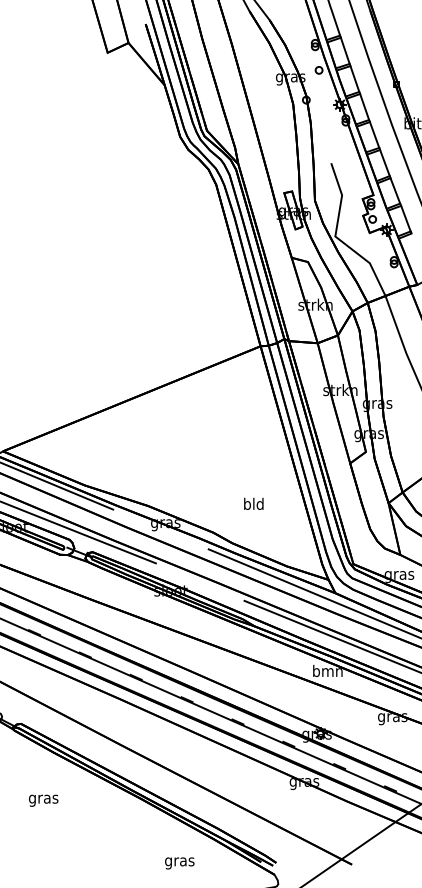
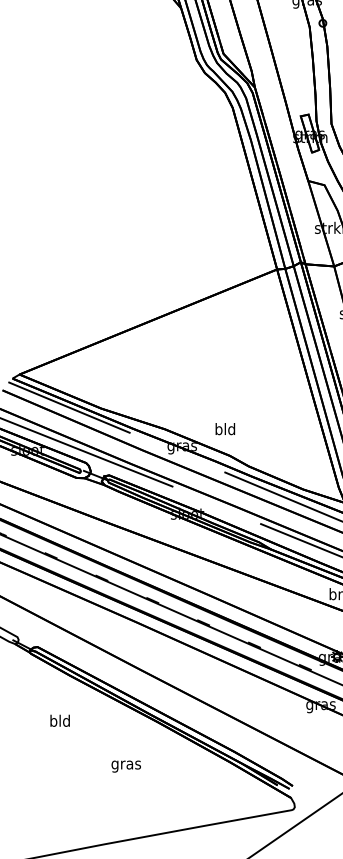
text: (253, 503) -> (225, 428), moved
text: (43, 798) -> (60, 721), gras -> bld
text: (179, 863) -> (126, 766), moved

